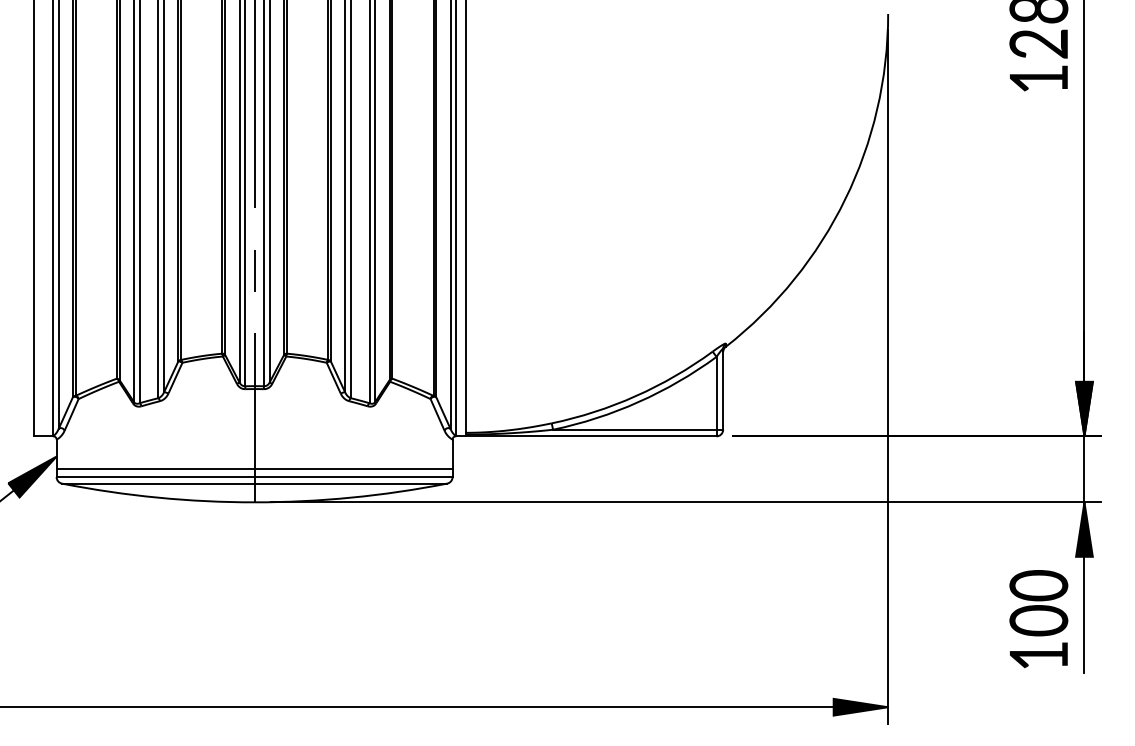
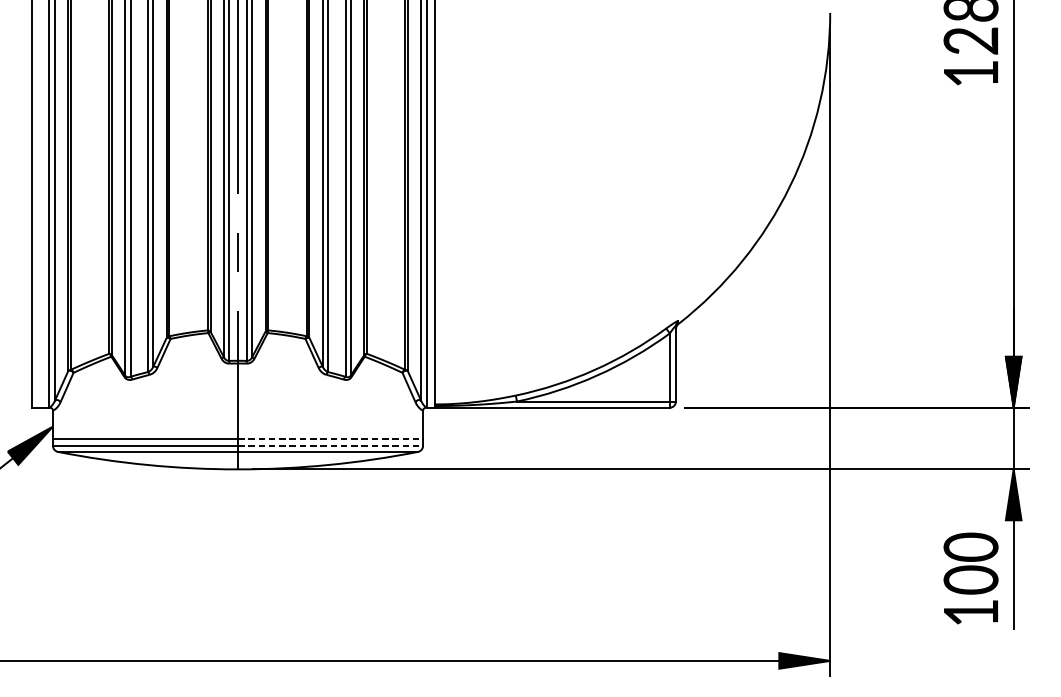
line: (353, 469) -> (330, 438), solid -> dashed
line: (353, 477) -> (330, 446), solid -> dashed

